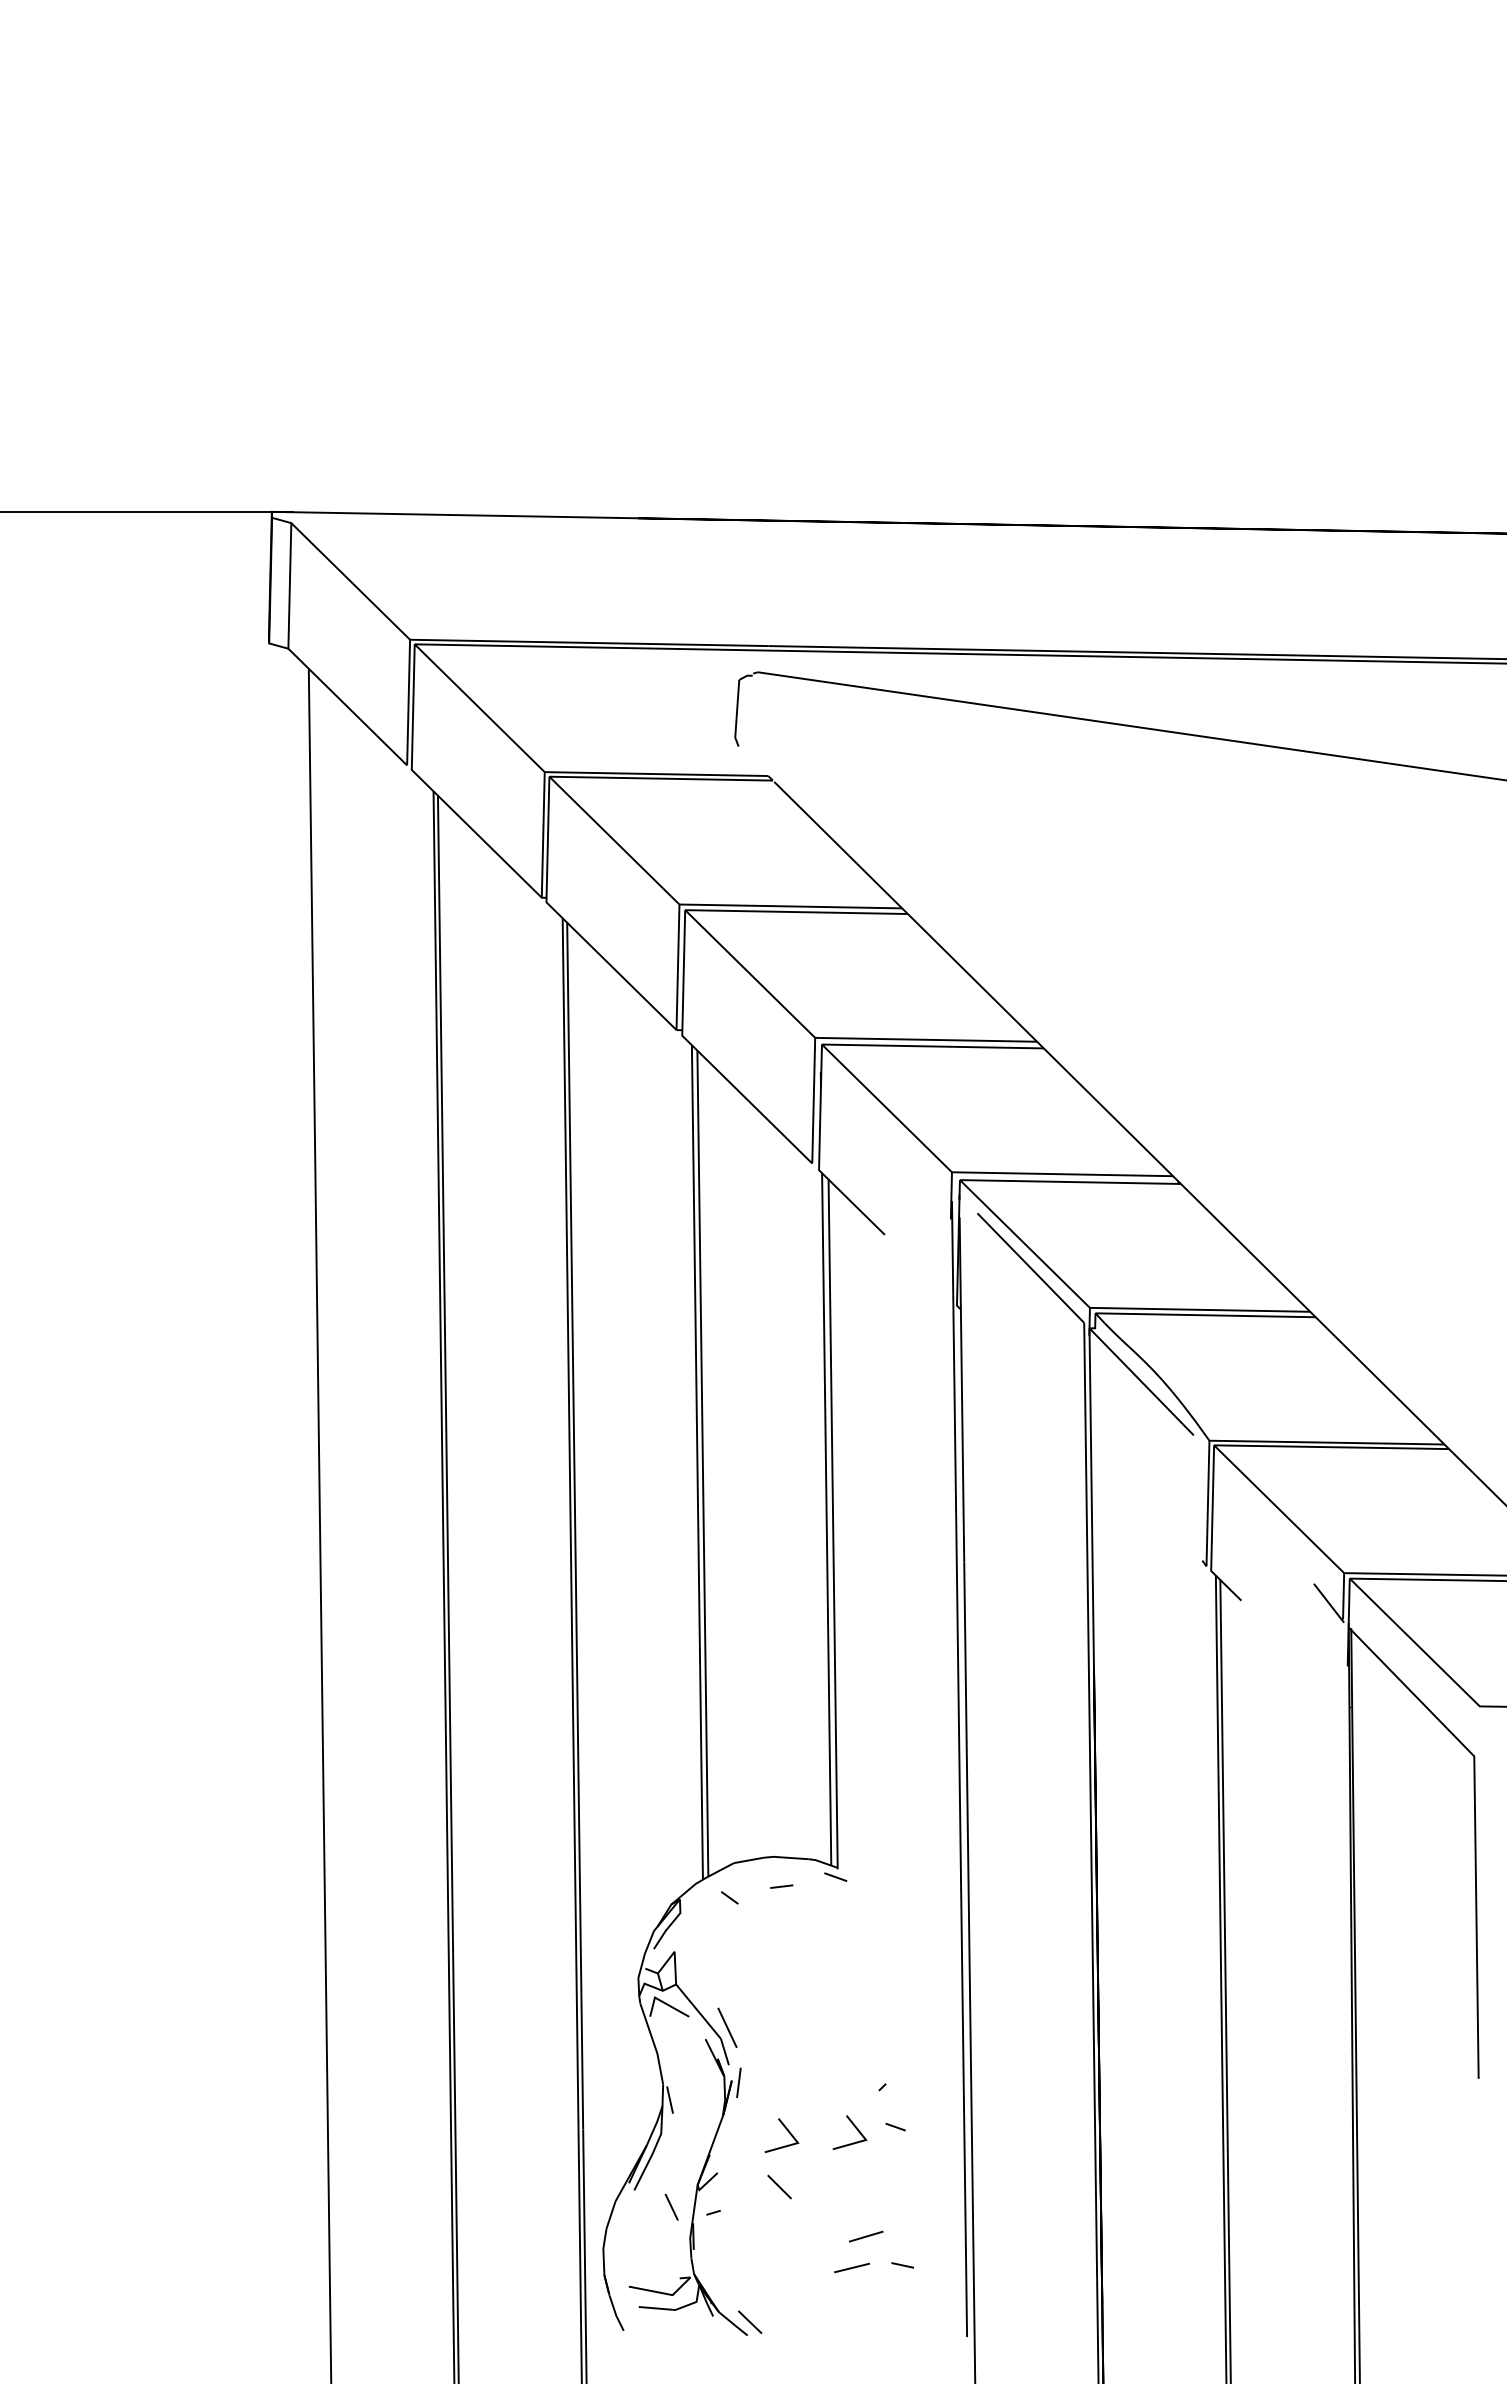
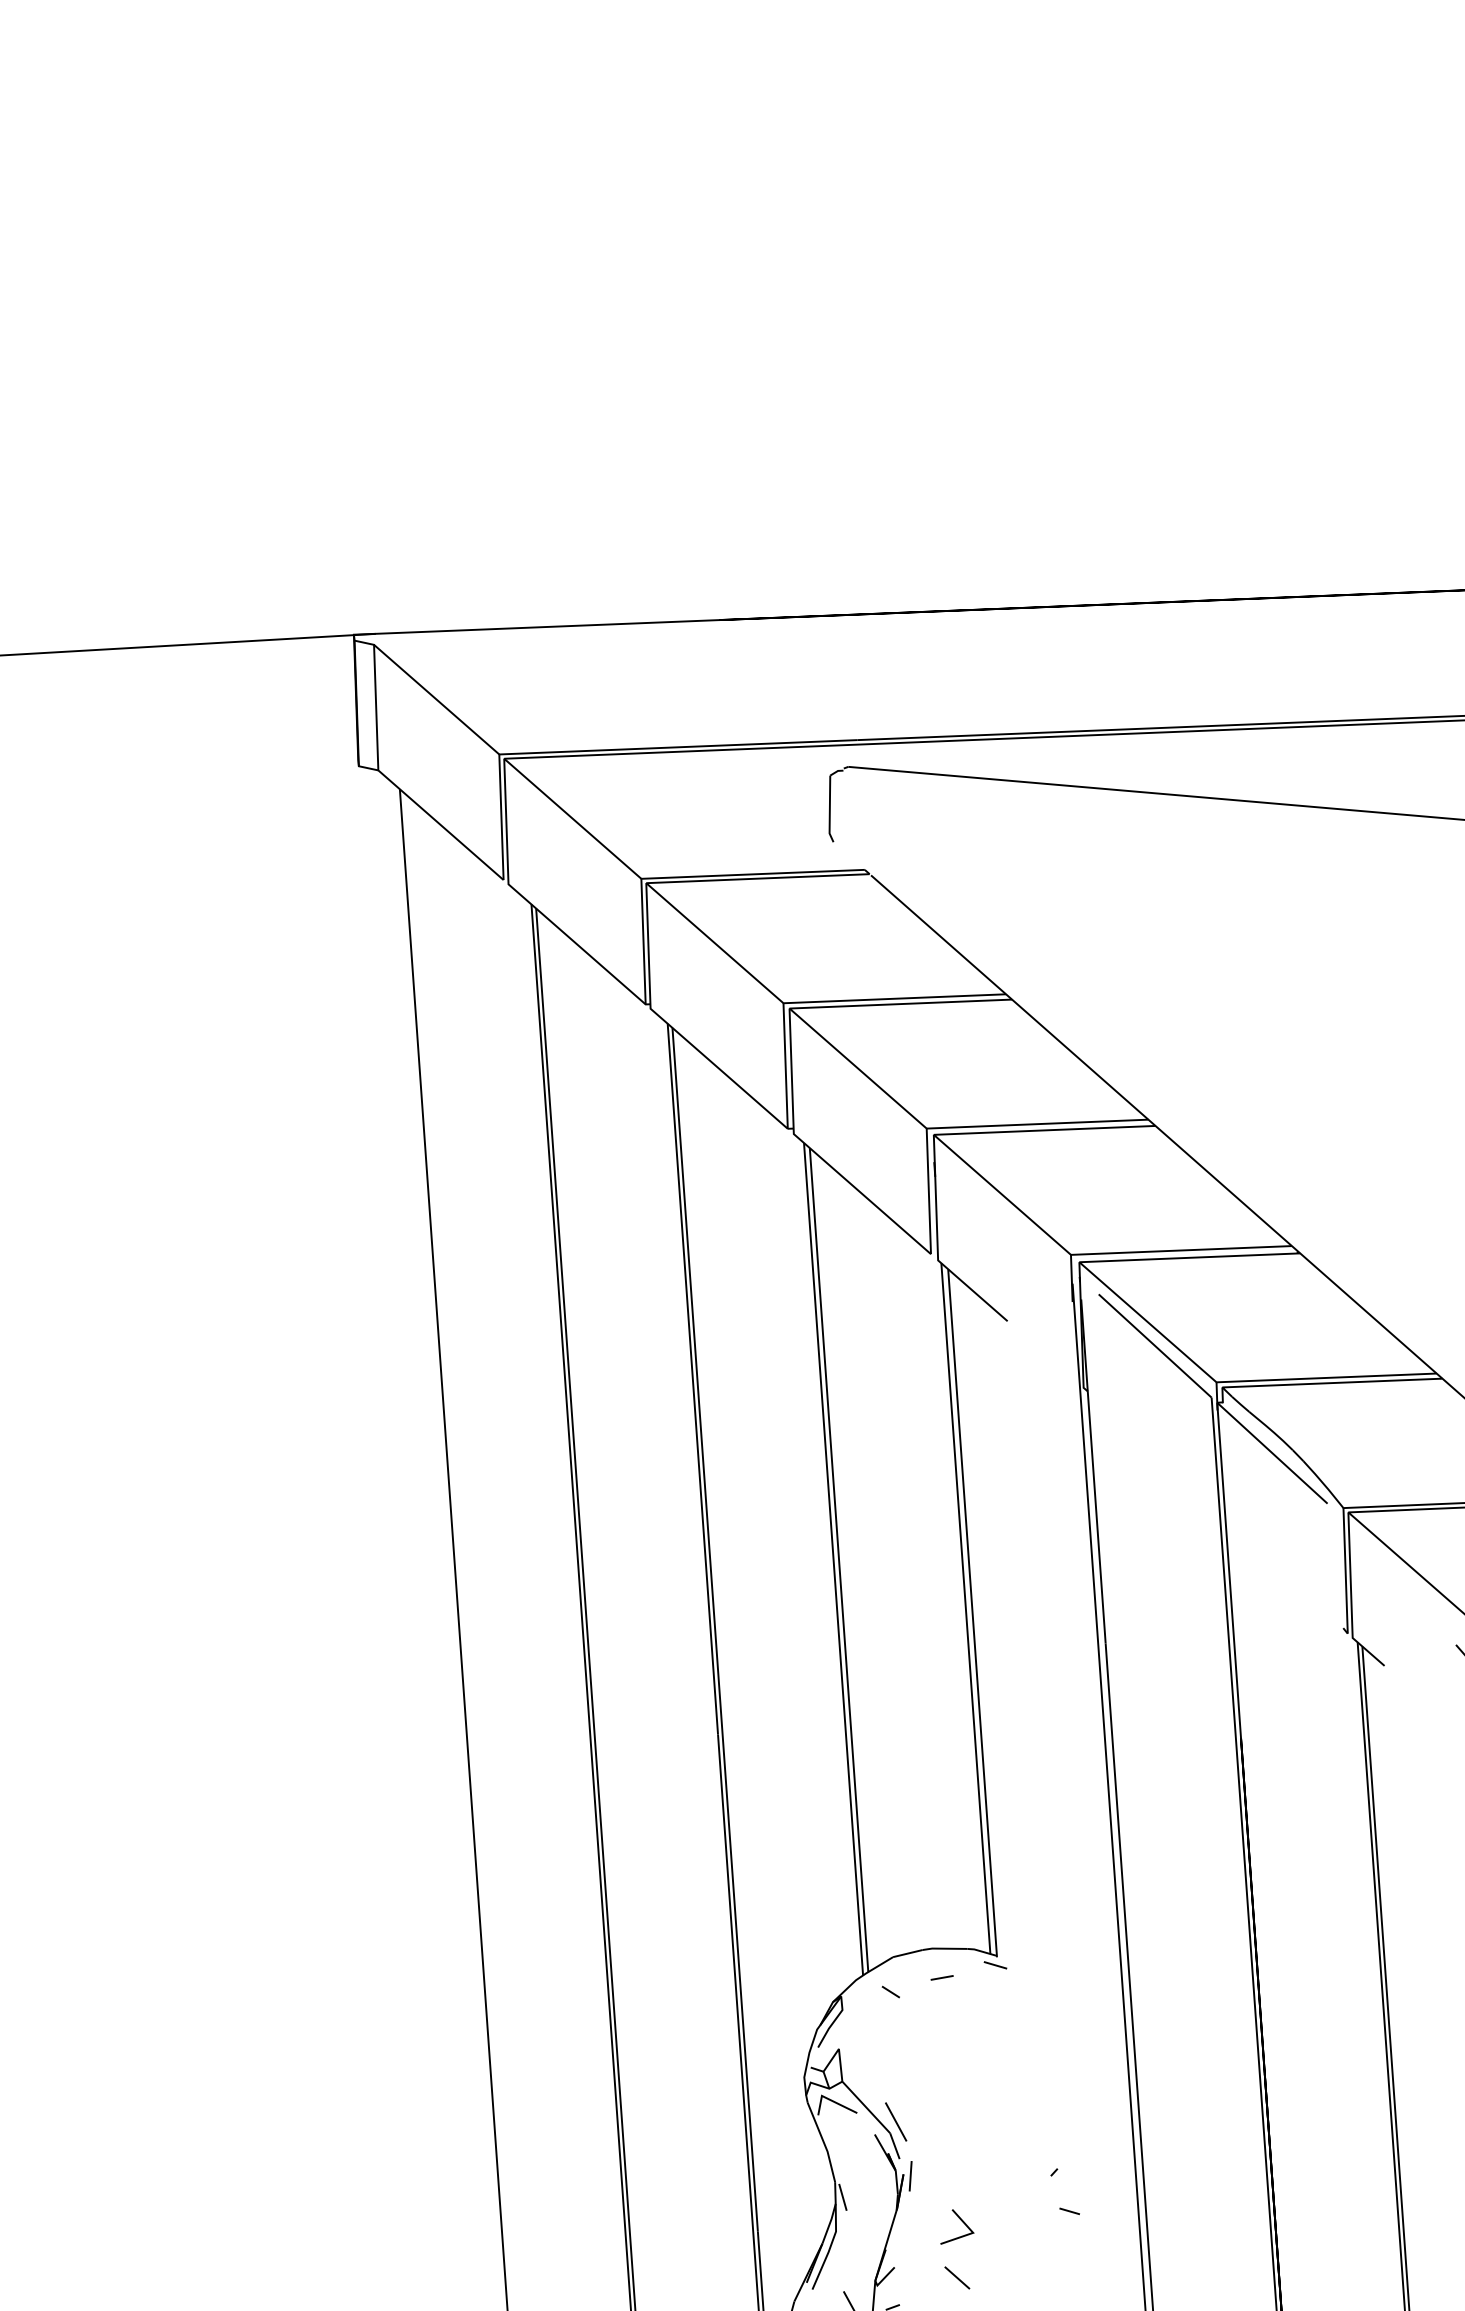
curve: (854, 2127) -> (1028, 2214), removed

